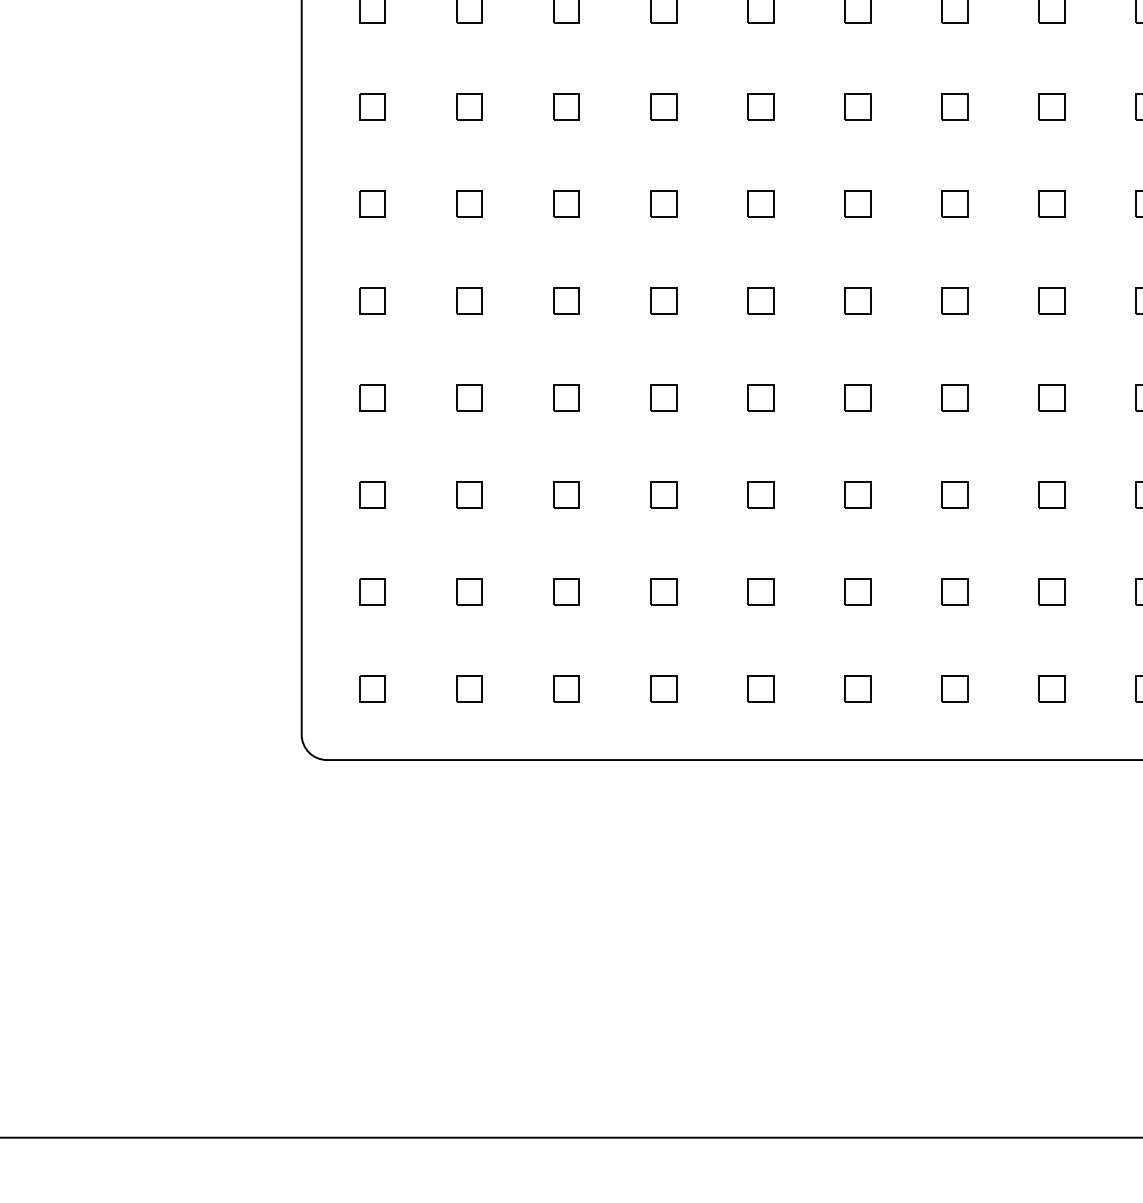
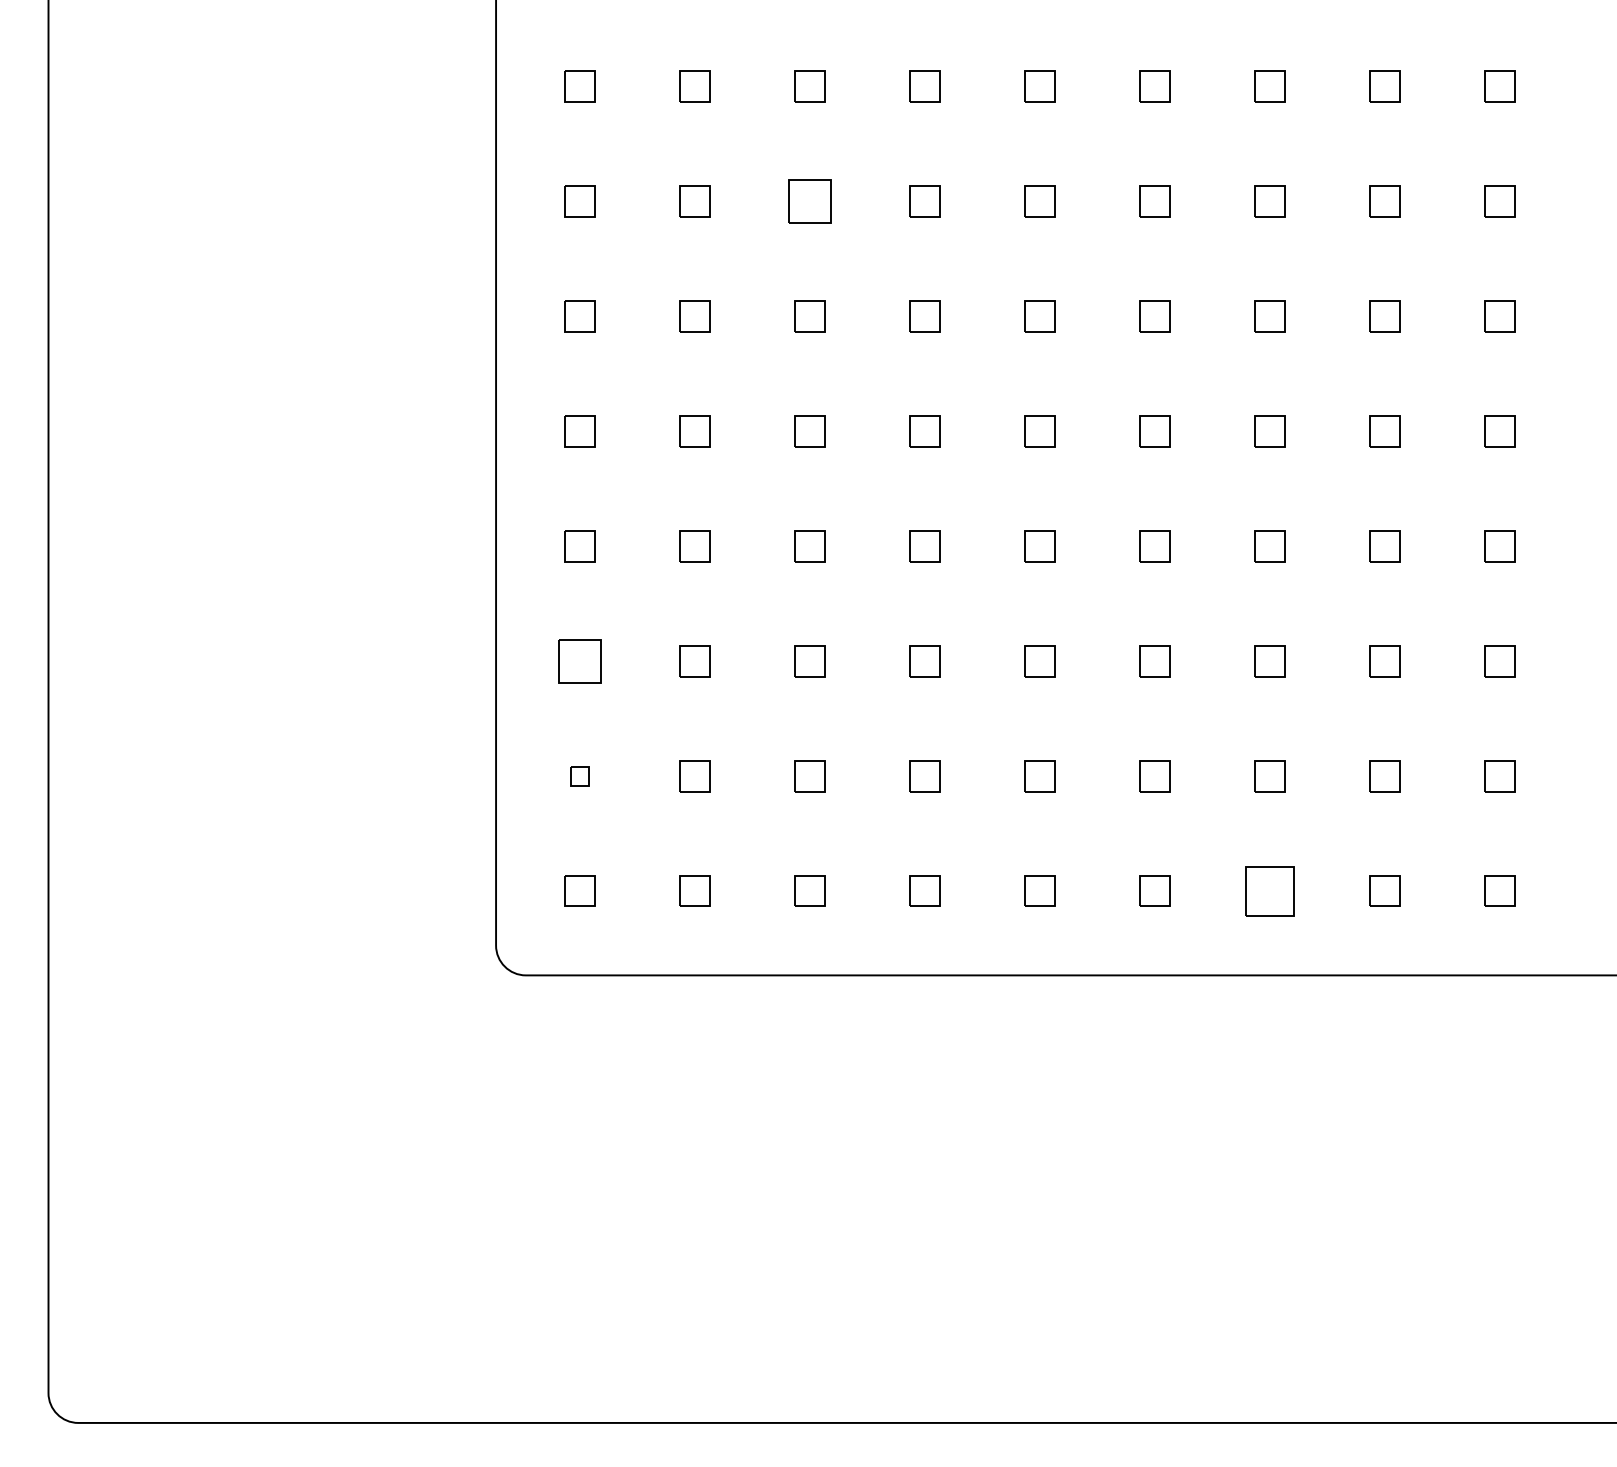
part: (566, 107) -> (809, 201), size x1.4
part: (372, 495) -> (579, 661), size x1.4
part: (372, 592) -> (579, 776), size x0.6
part: (954, 688) -> (1269, 890), size x1.6

